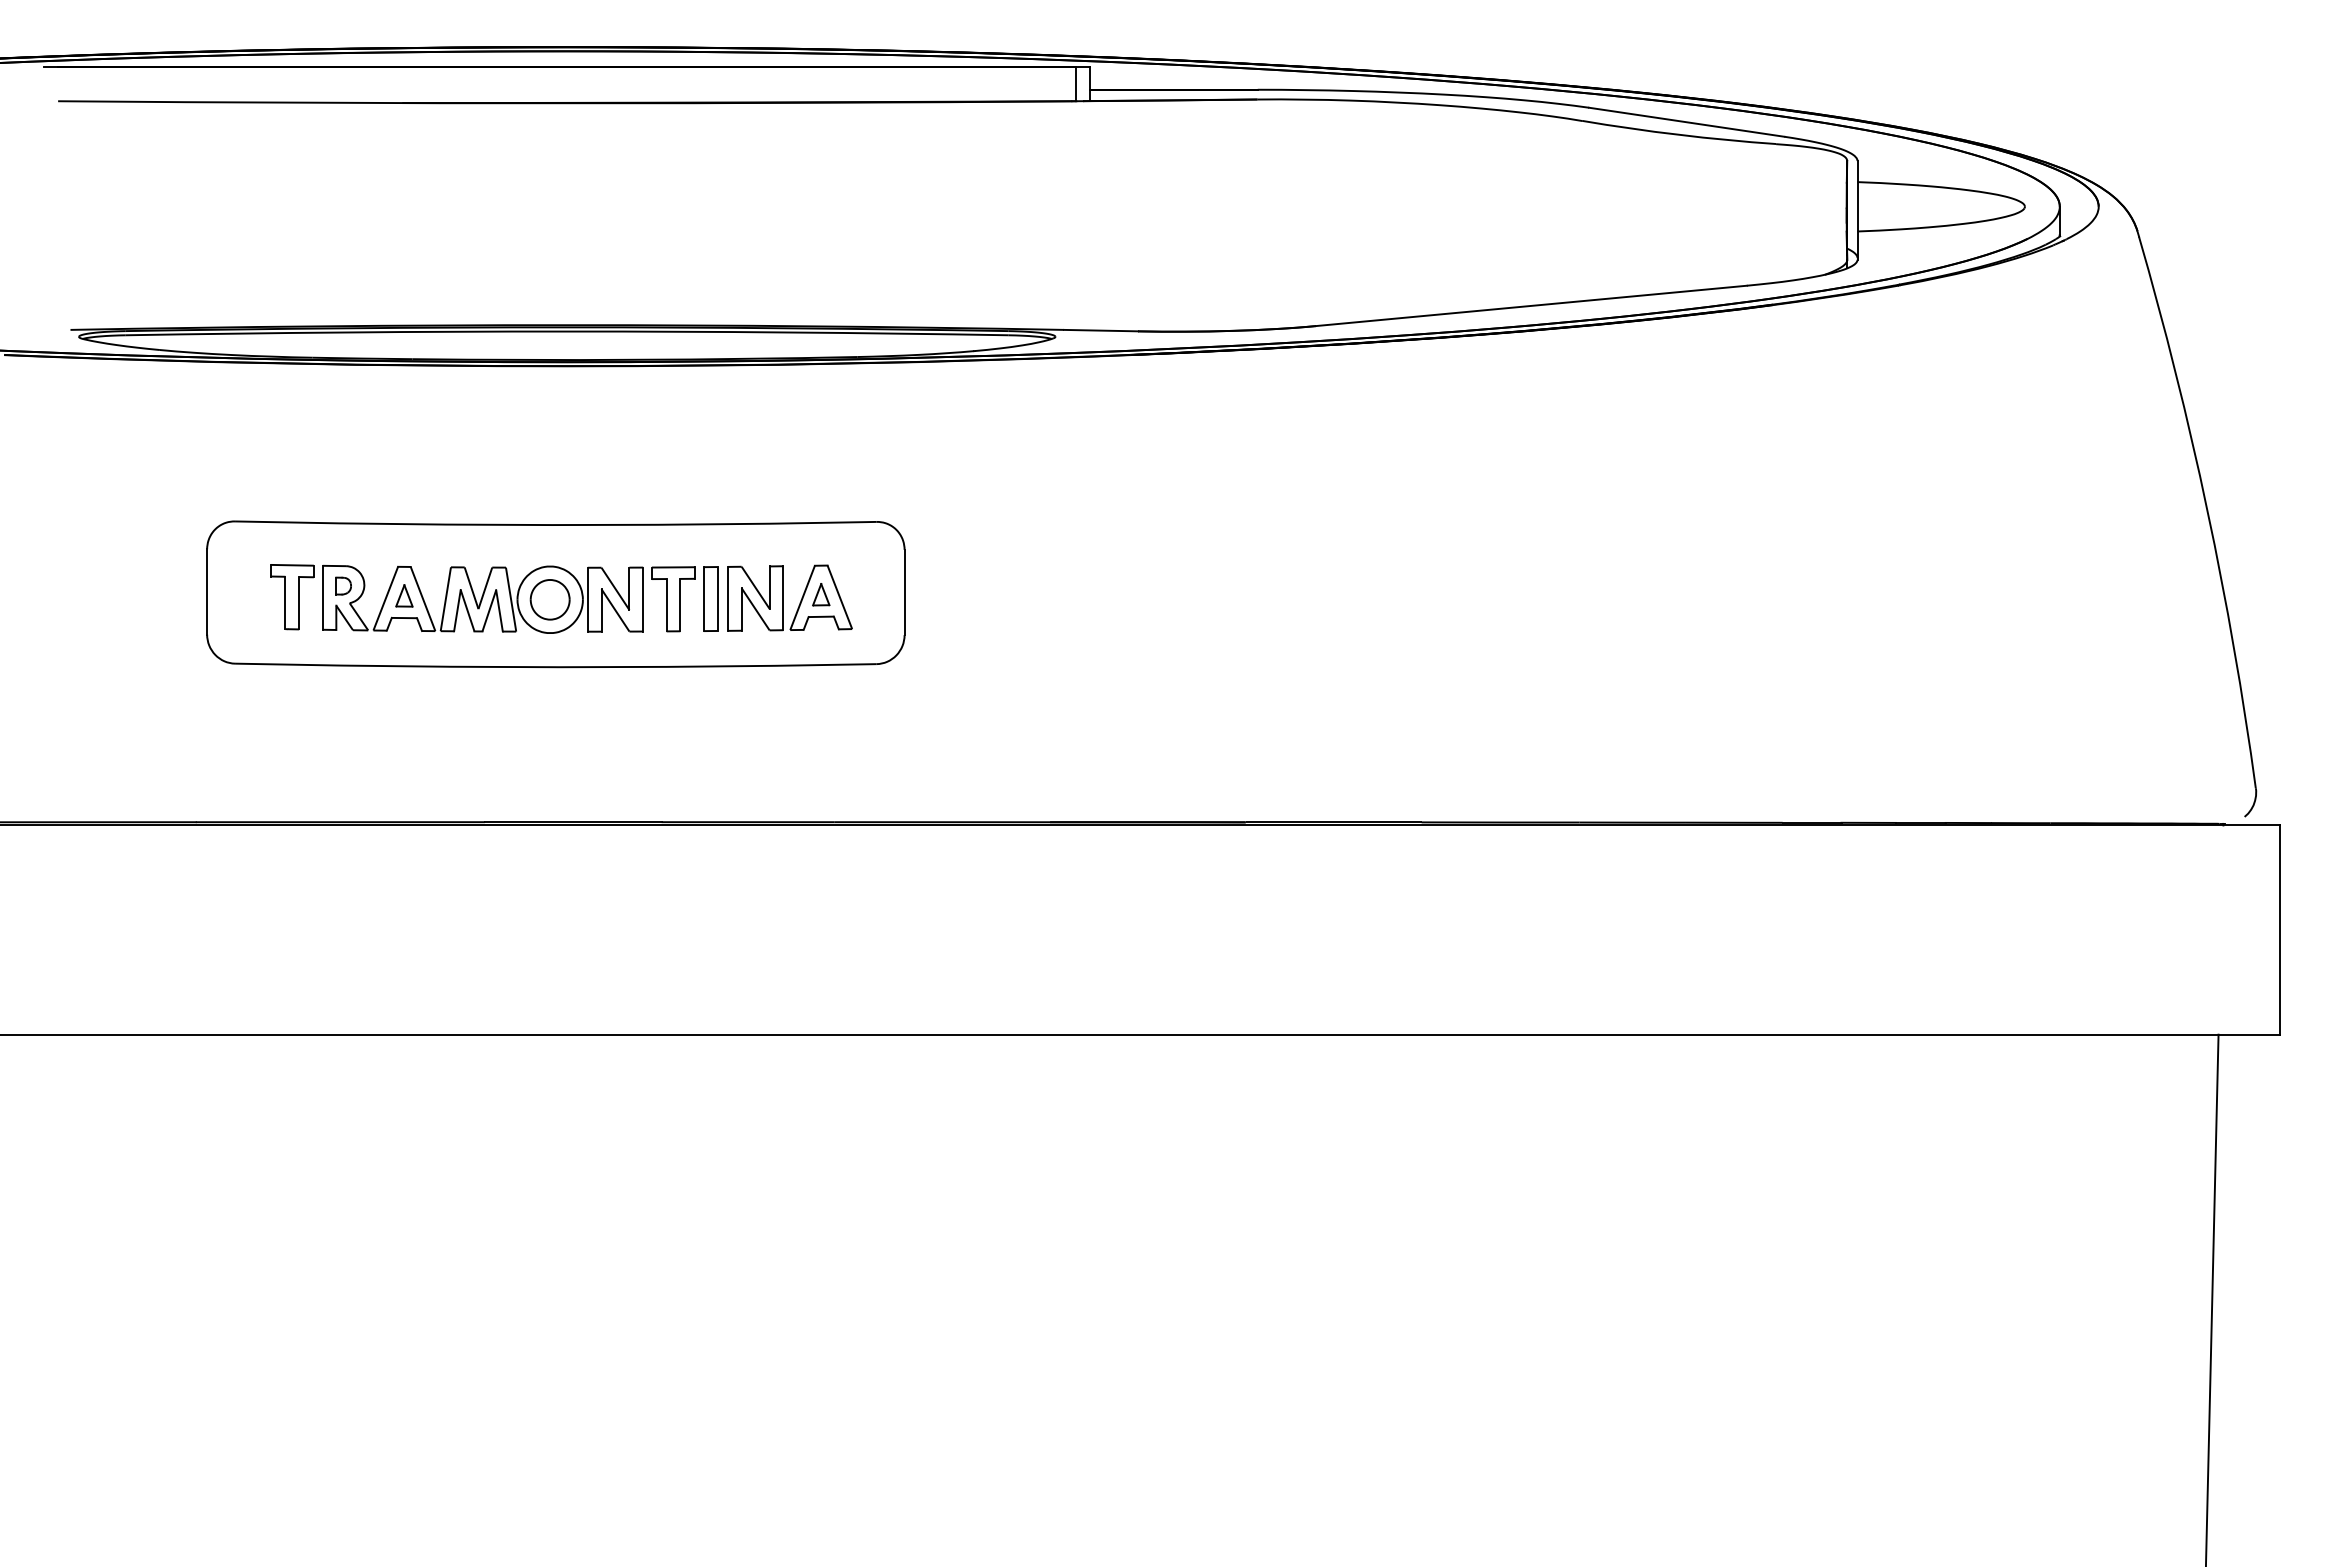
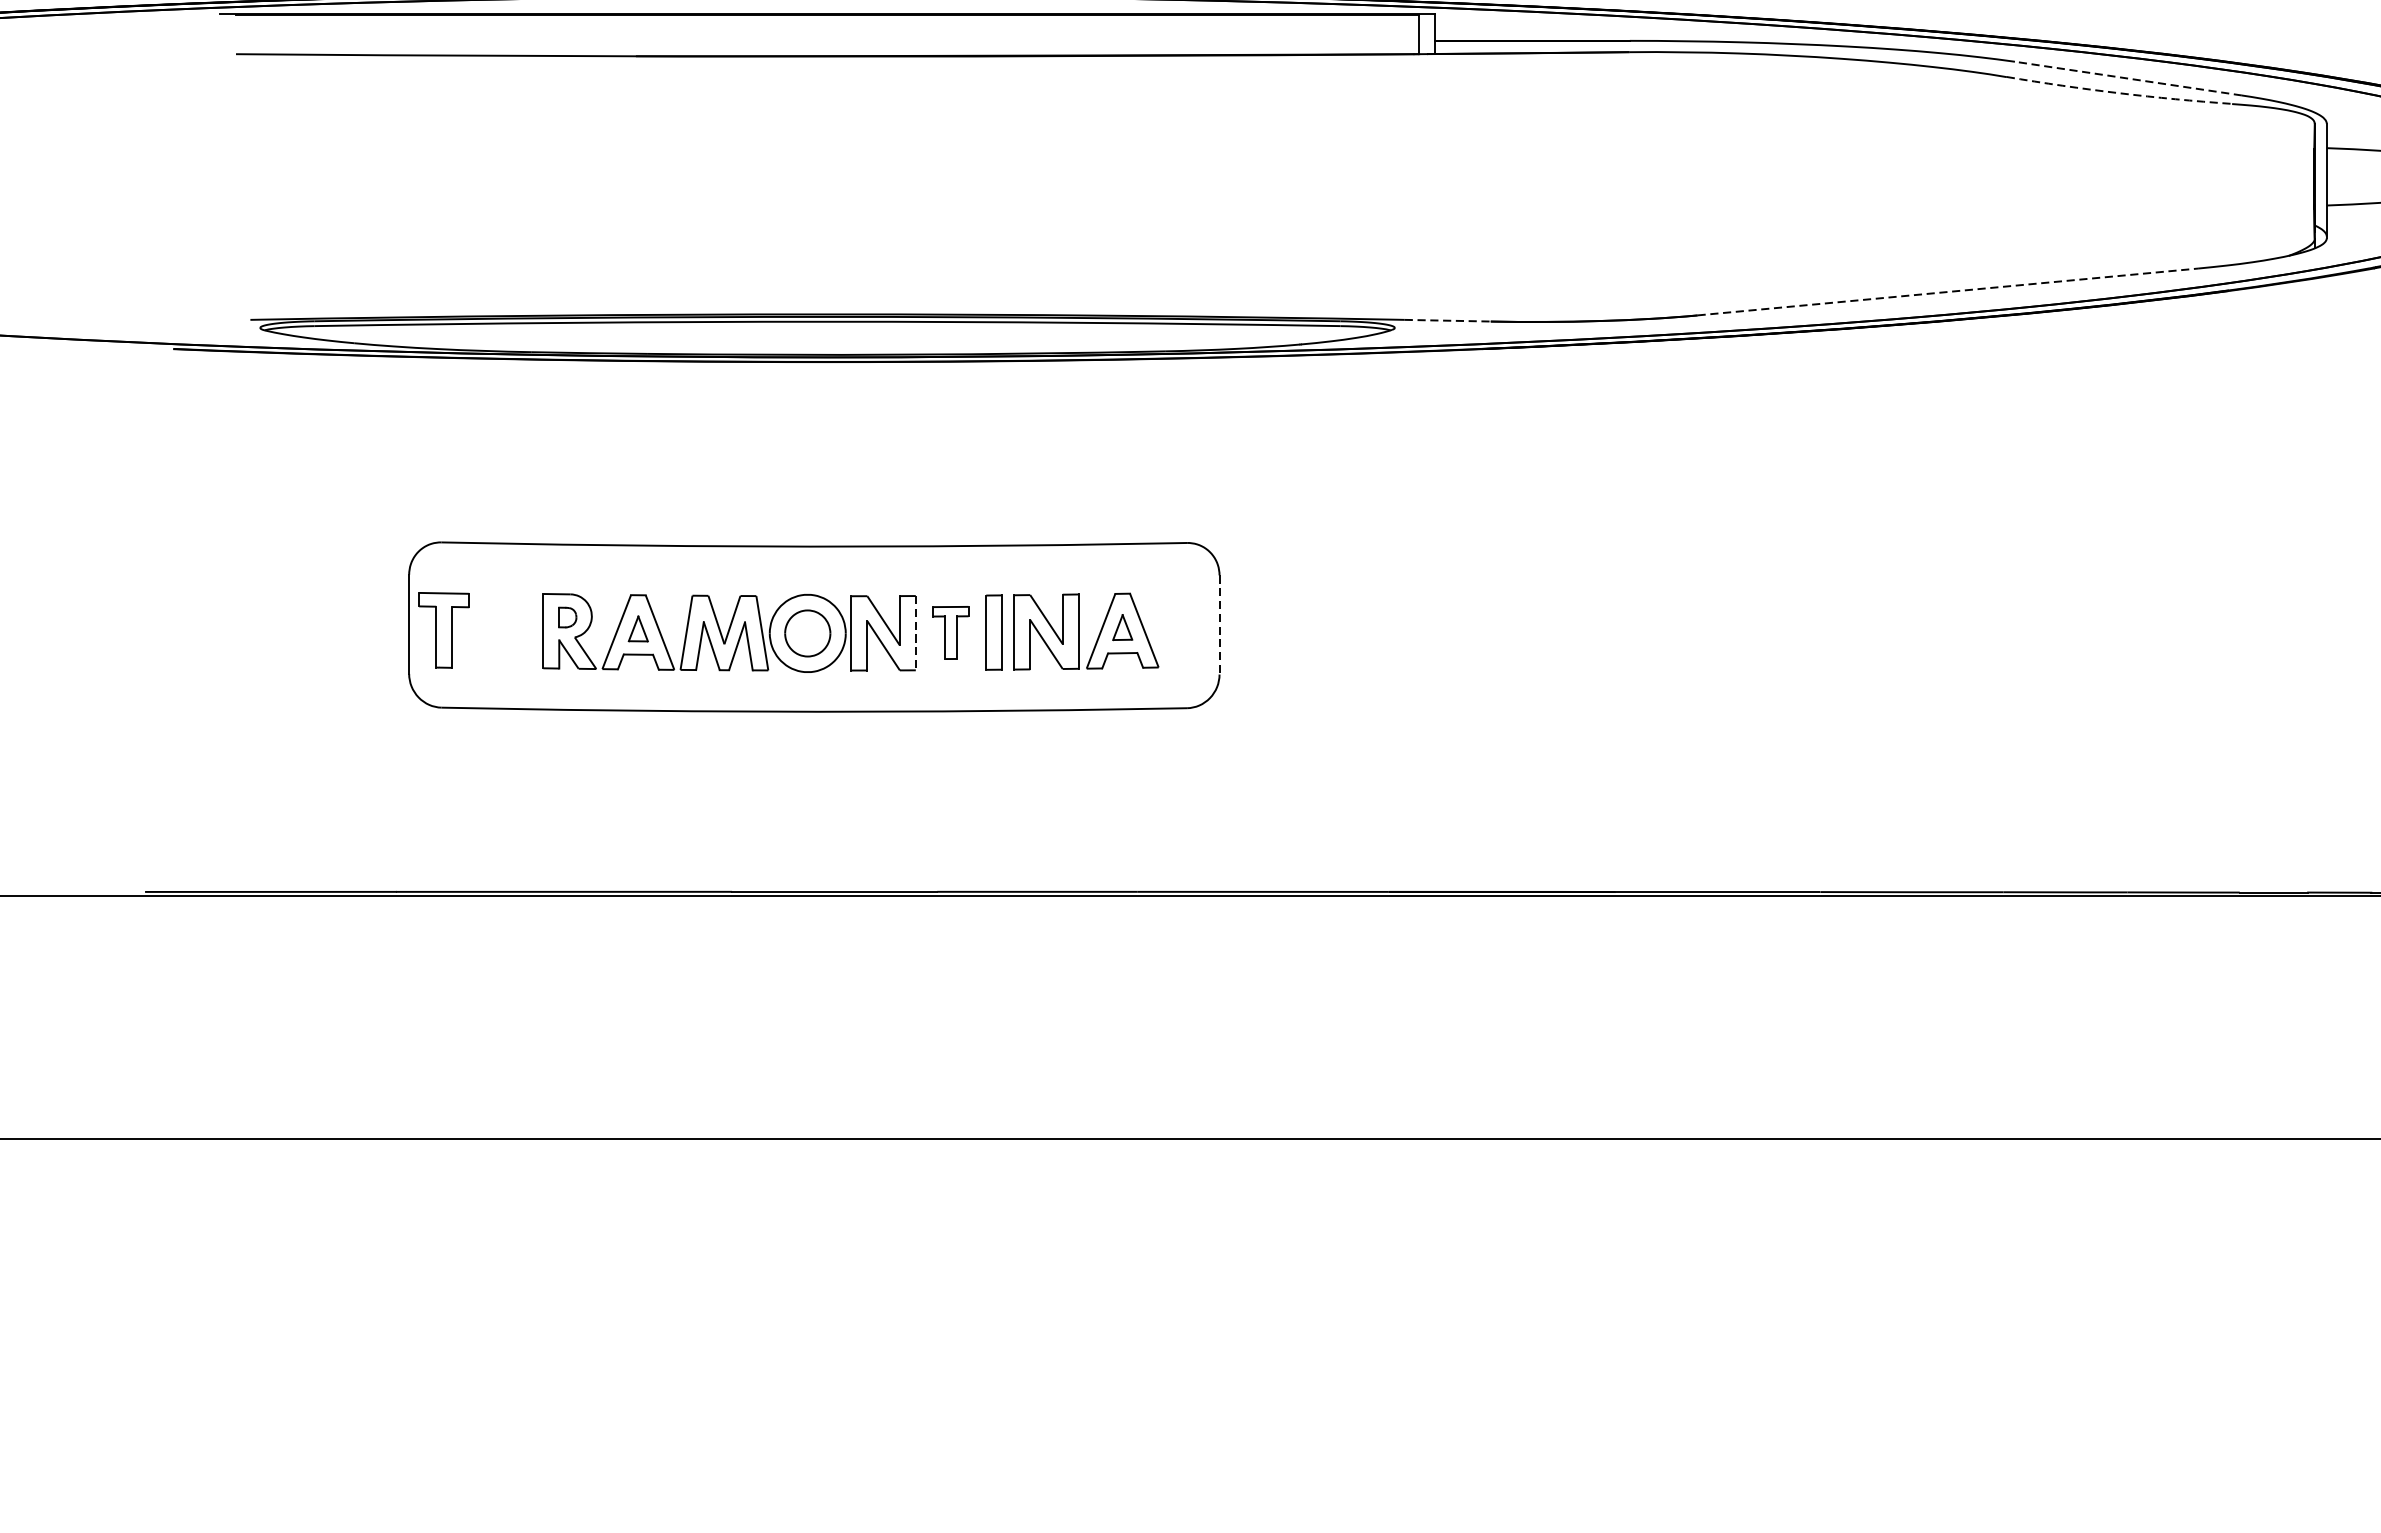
line: (1686, 122) -> (2128, 78), solid -> dashed
arc: (1678, 134) -> (2118, 92), solid -> dashed
line: (1531, 305) -> (1947, 291), solid -> dashed
line: (1101, 330) -> (1448, 320), solid -> dashed
line: (904, 592) -> (1219, 624), solid -> dashed
part: (292, 597) -> (444, 630), moved
line: (643, 599) -> (916, 633), solid -> dashed
part: (673, 599) -> (951, 633), size x0.7

